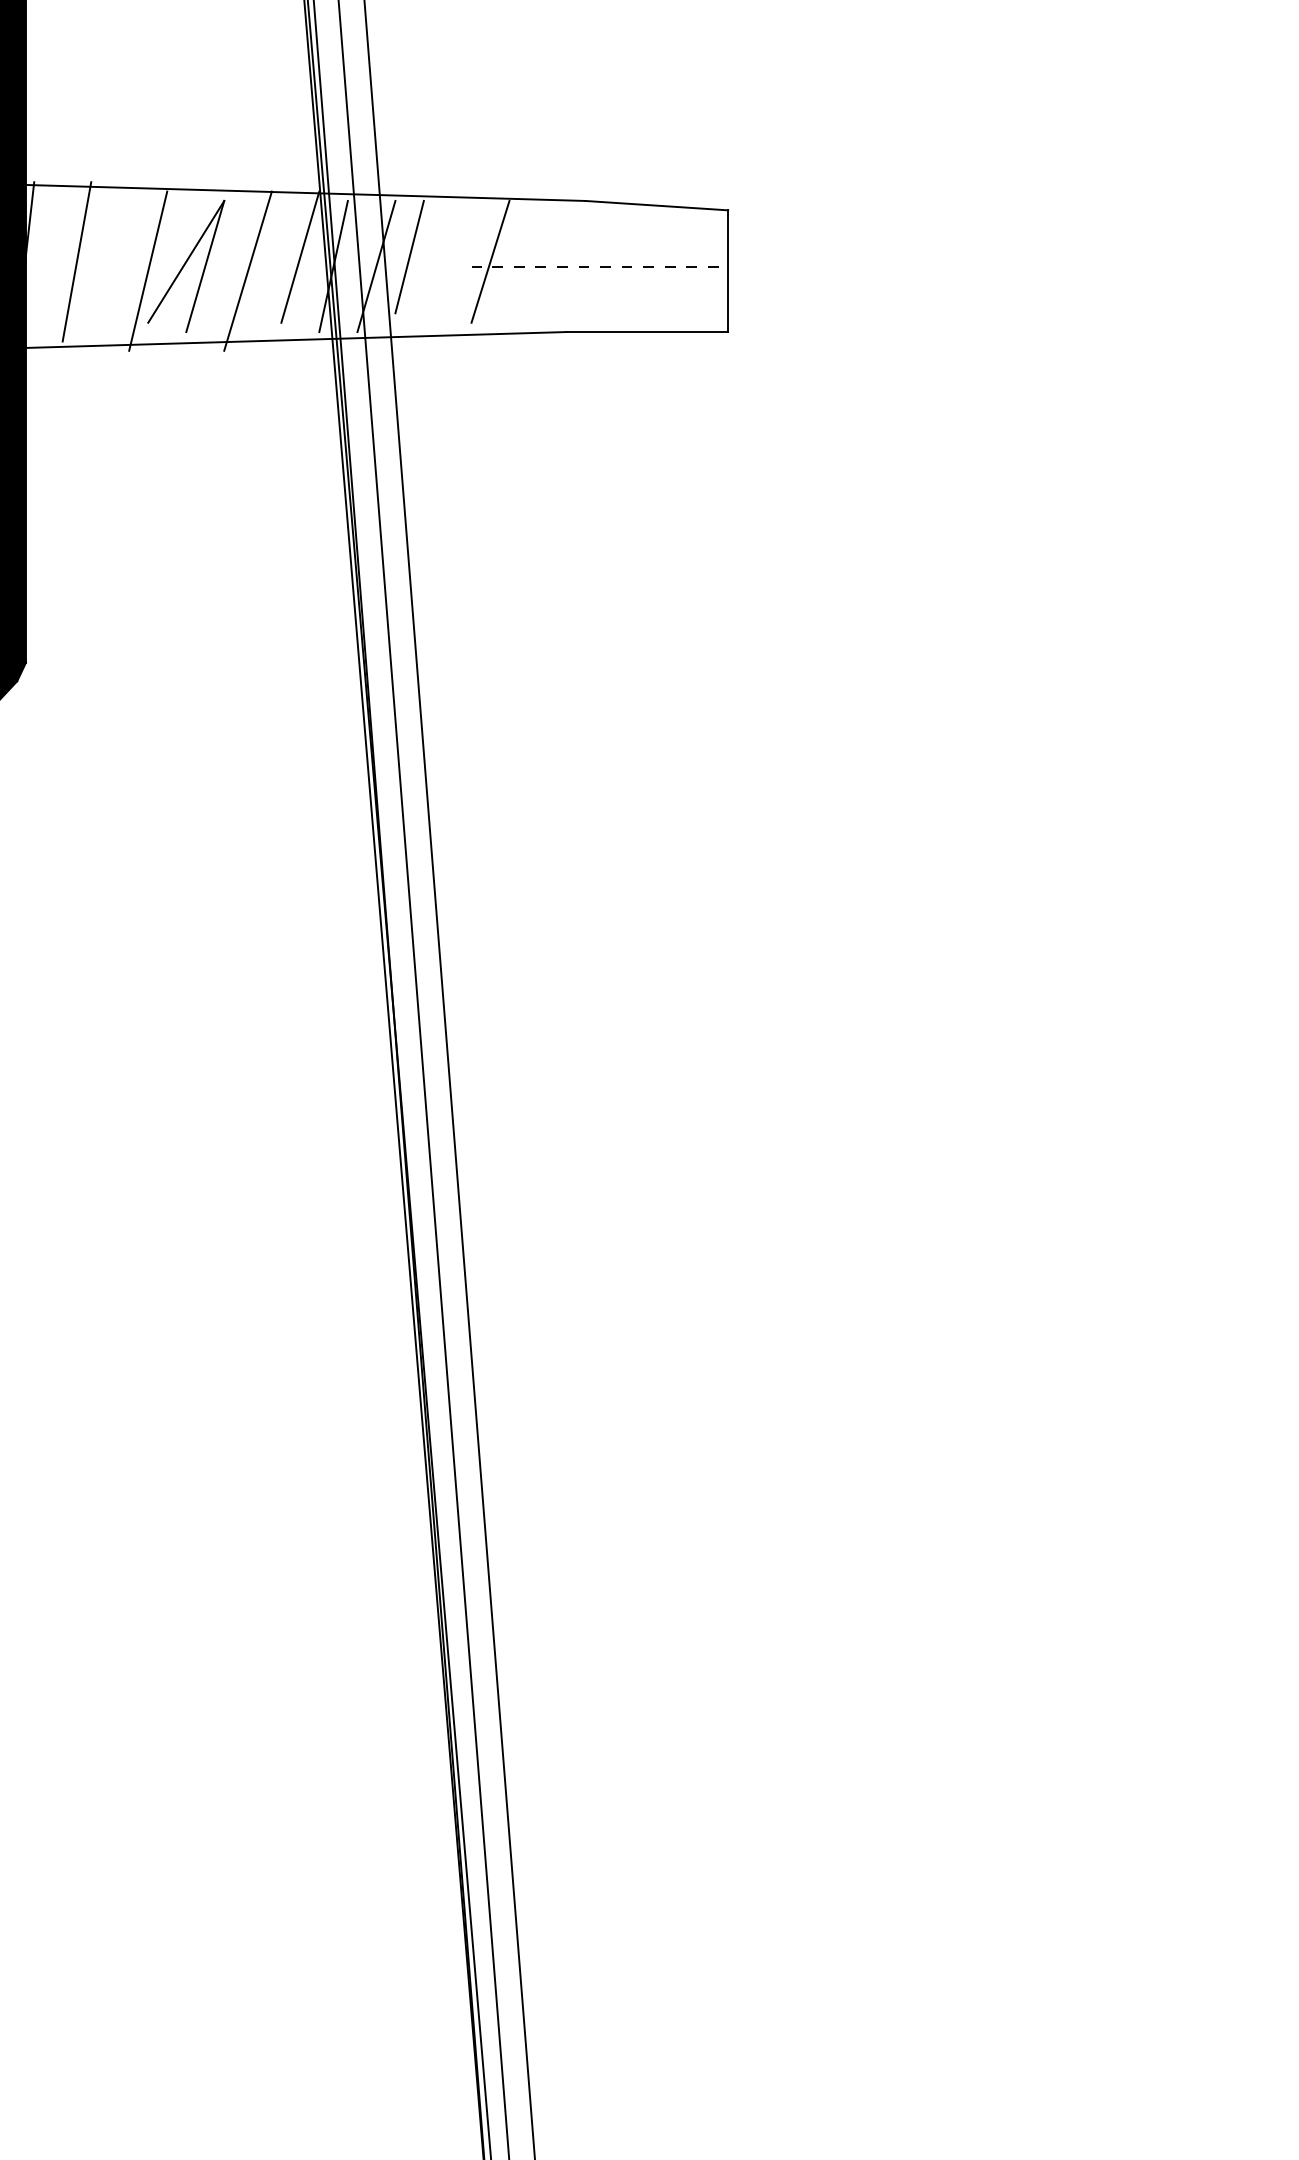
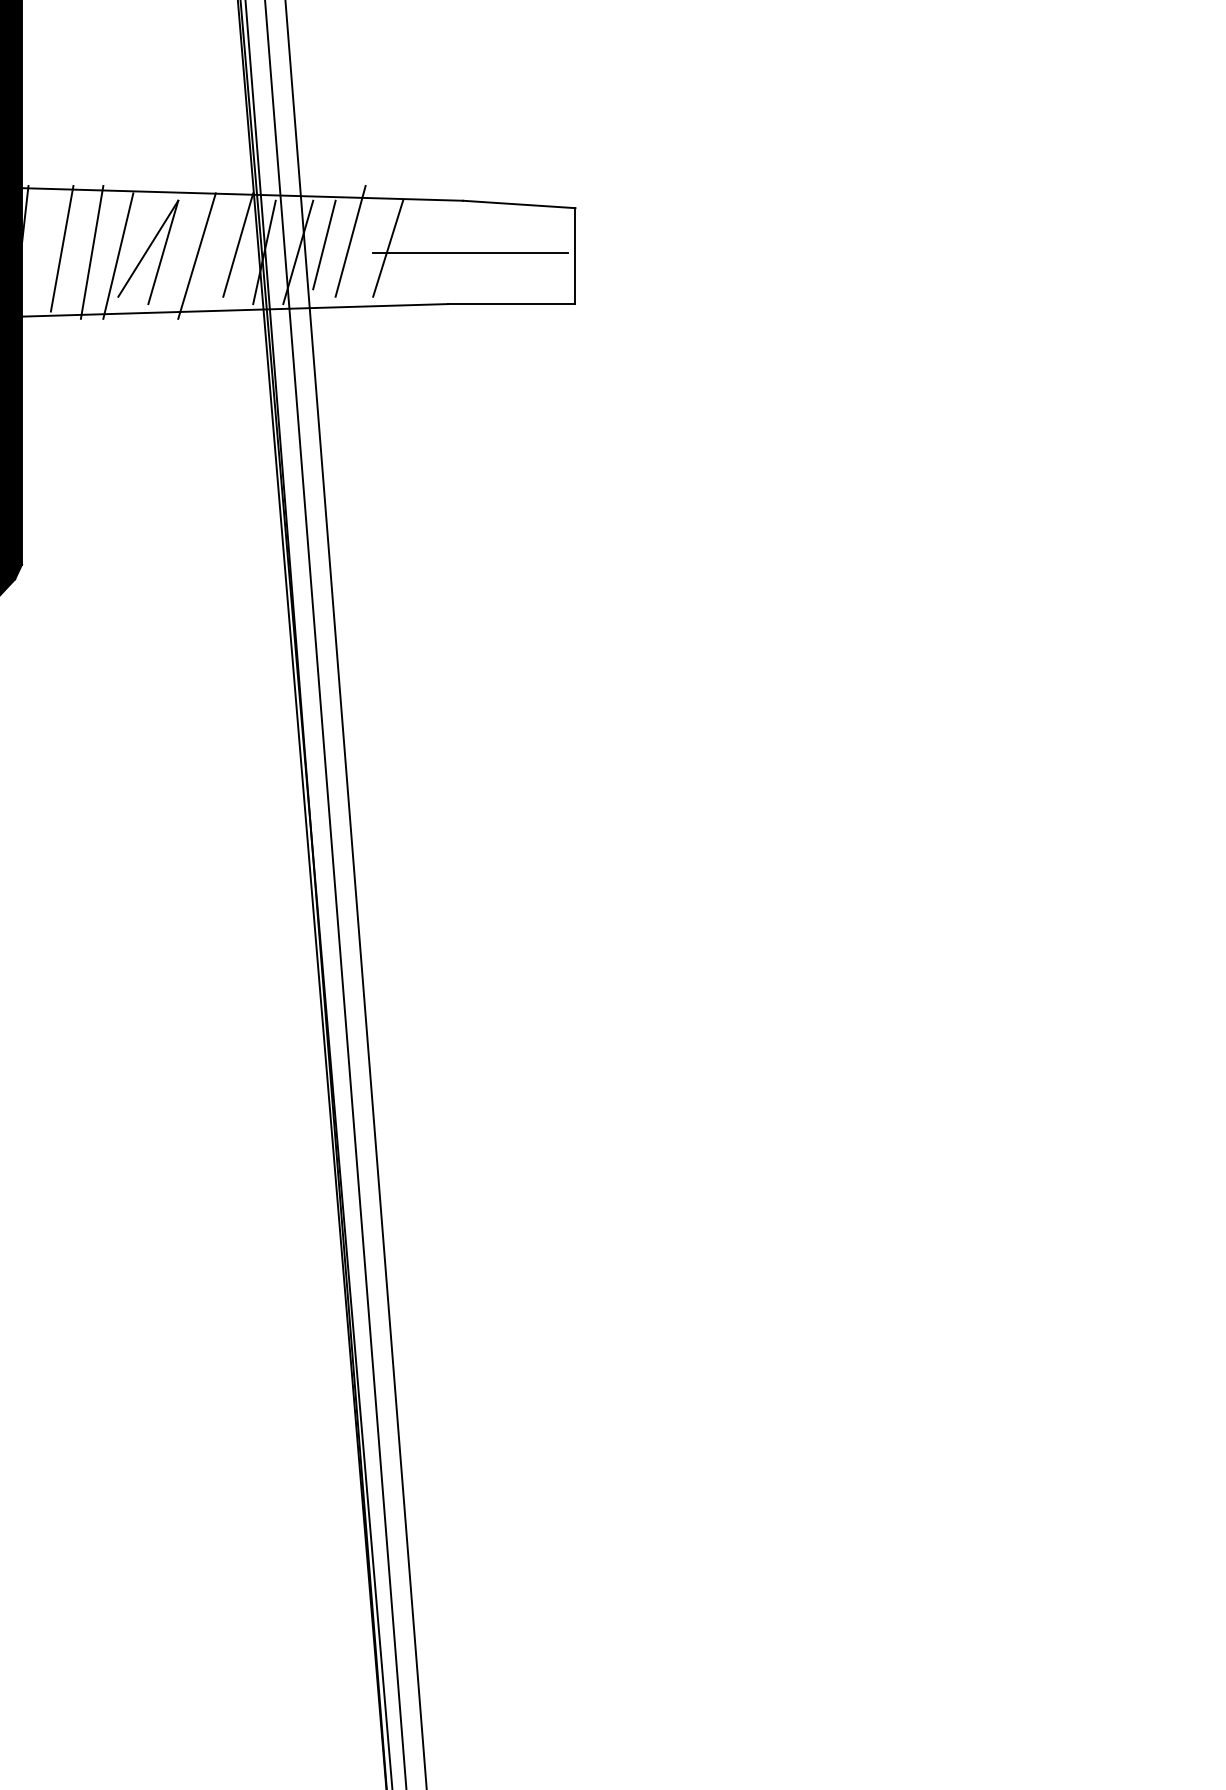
line: (442, 251) -> (350, 240), added
line: (114, 265) -> (91, 251), added
line: (594, 266) -> (470, 252), dashed -> solid

